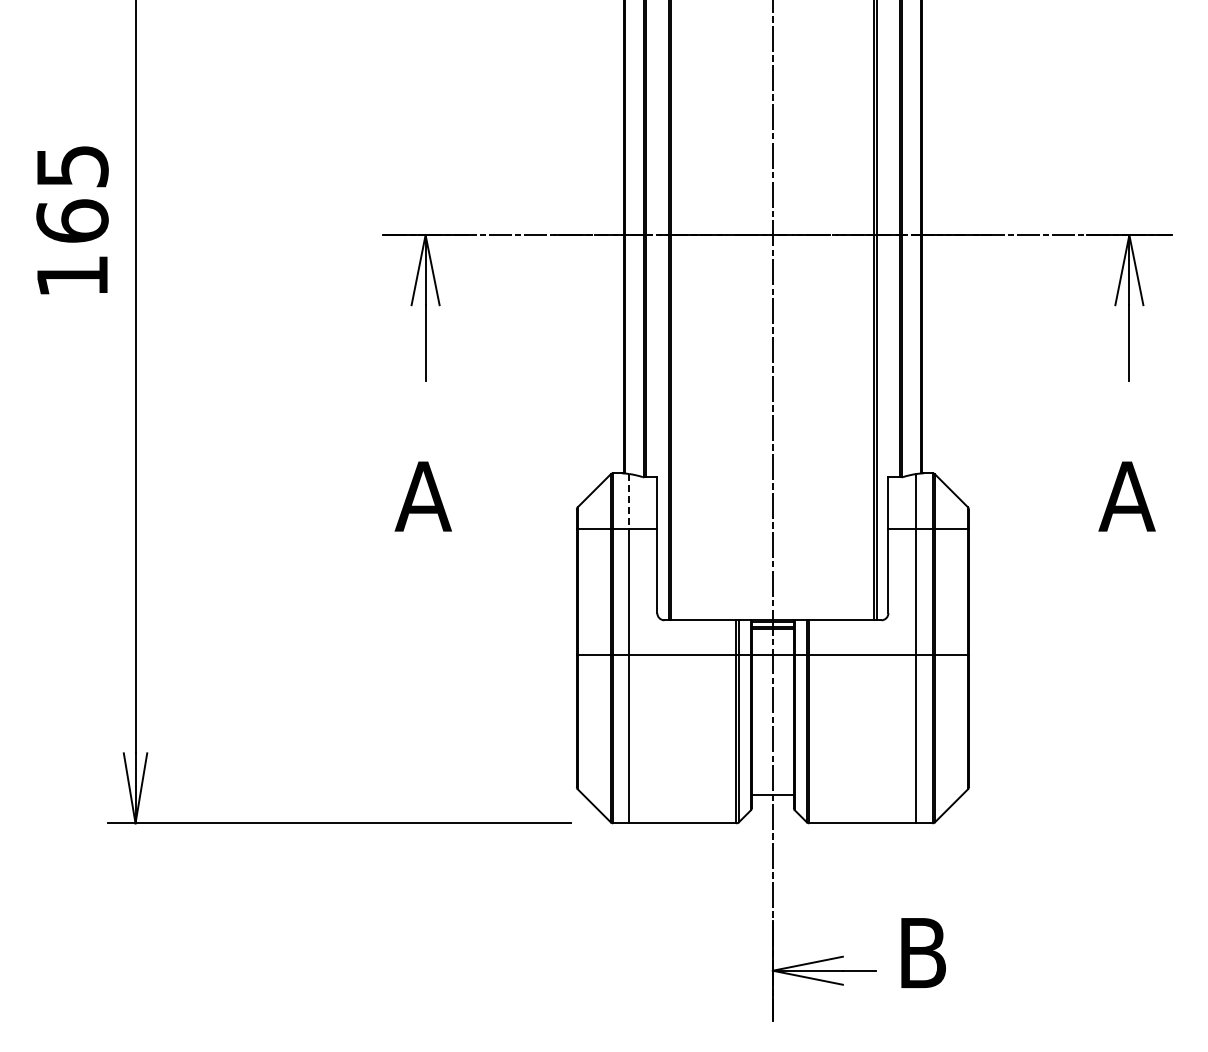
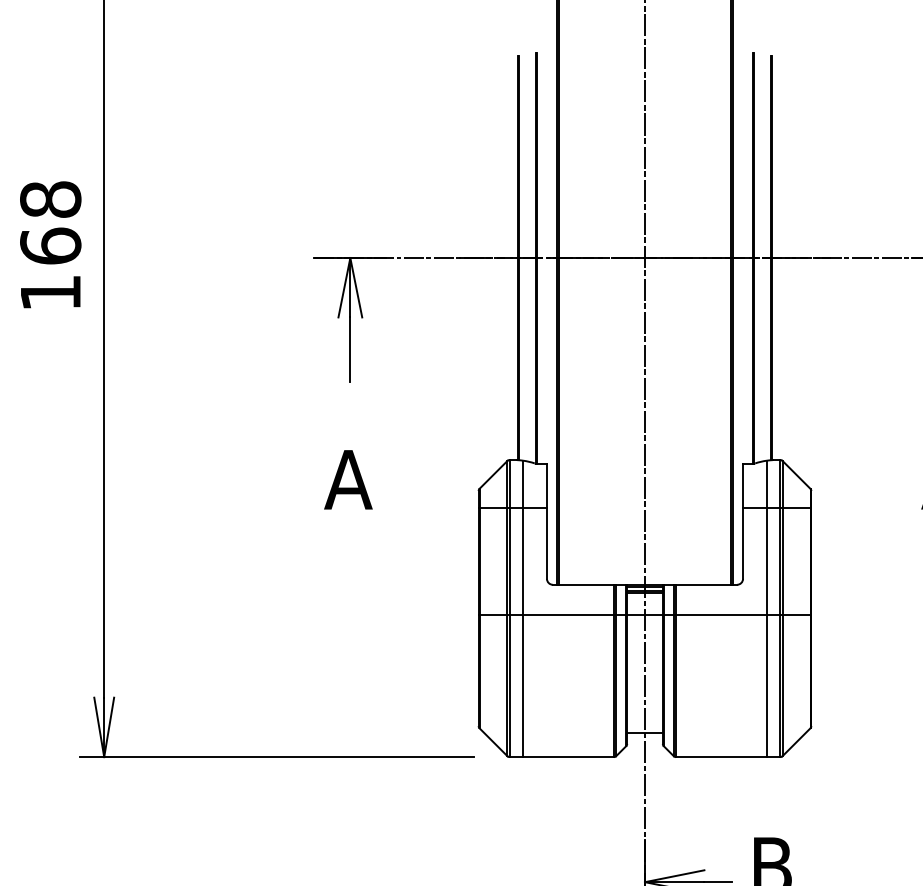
text: (72, 165) -> (50, 198), 165 -> 168
line: (629, 501) -> (523, 484), dashed -> solid

